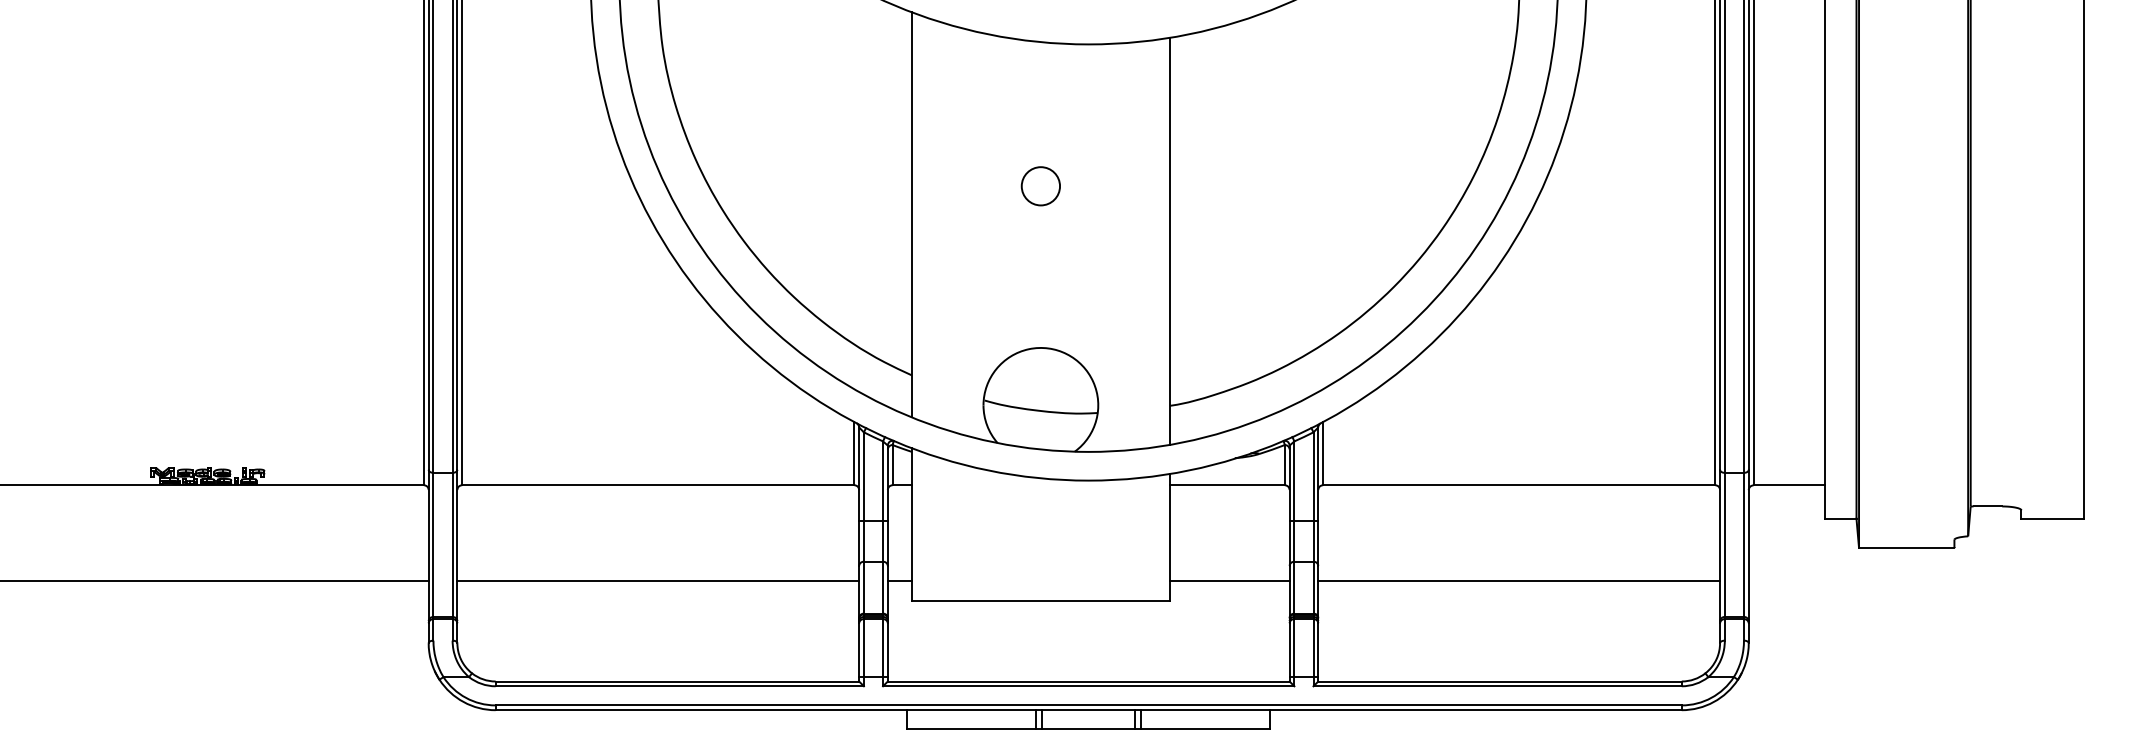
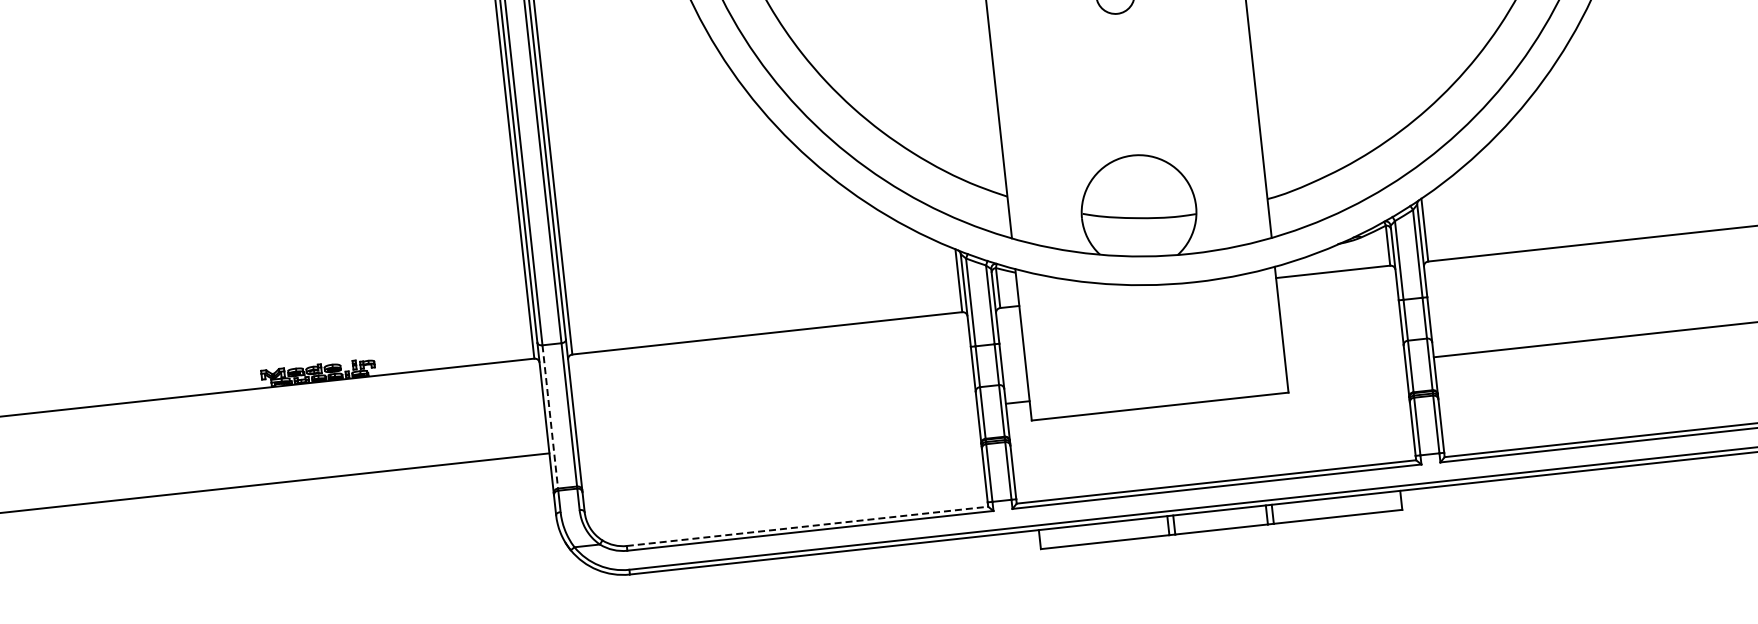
line: (433, 545) -> (550, 417), solid -> dashed
line: (658, 581) -> (777, 428), removed
line: (1229, 581) -> (1345, 367), removed
line: (677, 681) -> (807, 526), solid -> dashed

